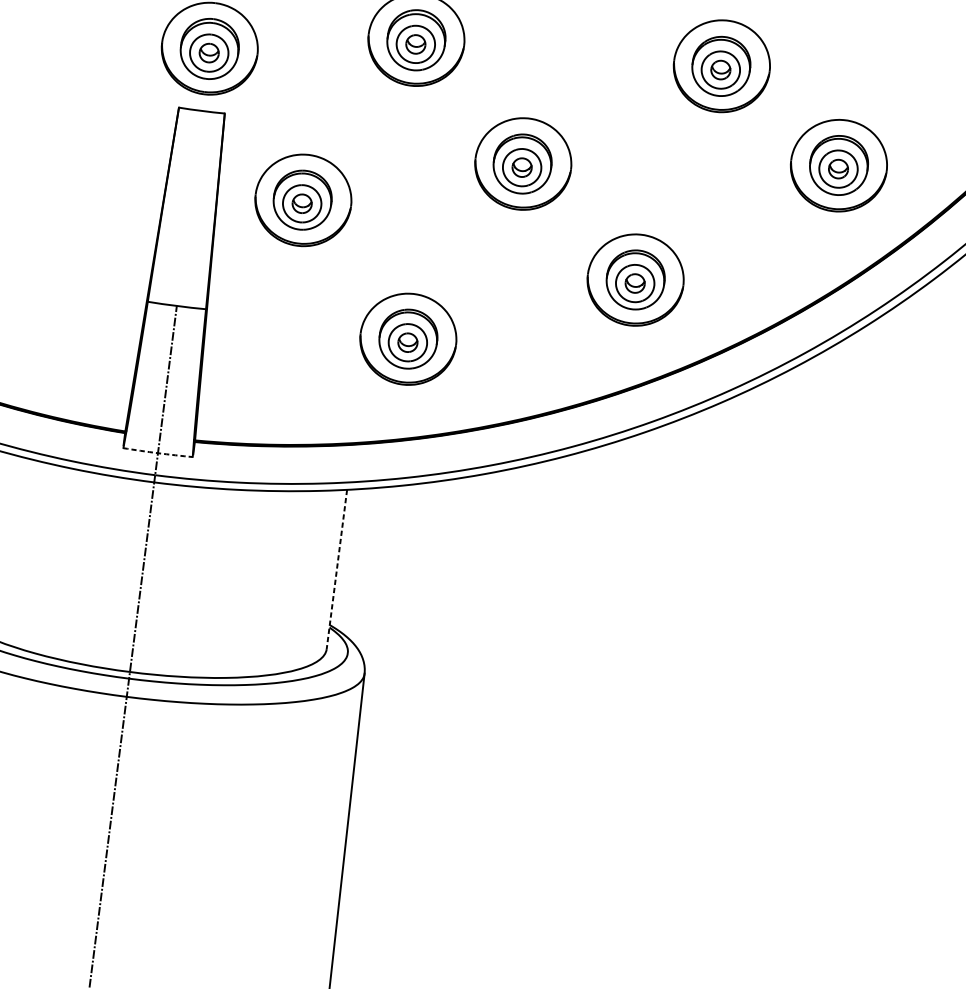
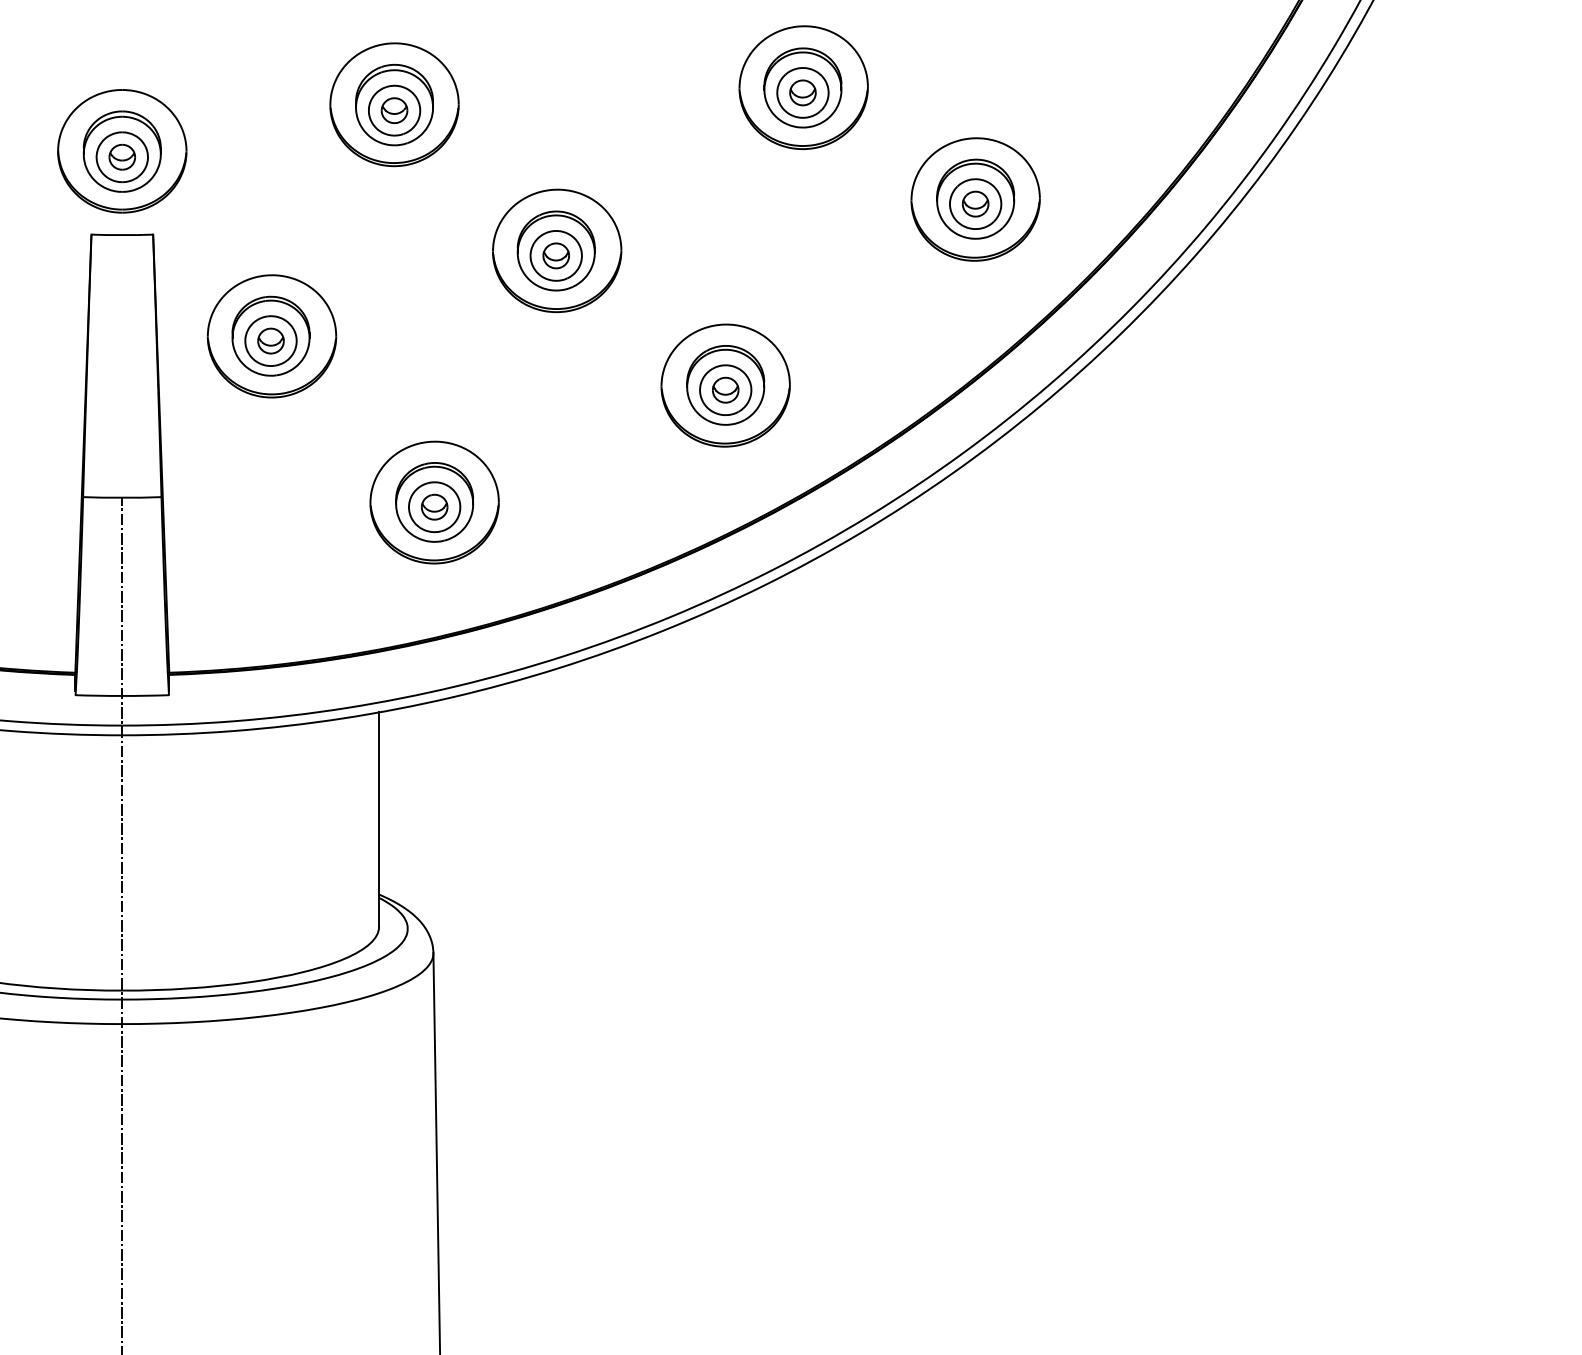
arc: (158, 452) -> (122, 695), dashed -> solid
line: (337, 570) -> (379, 820), dashed -> solid

